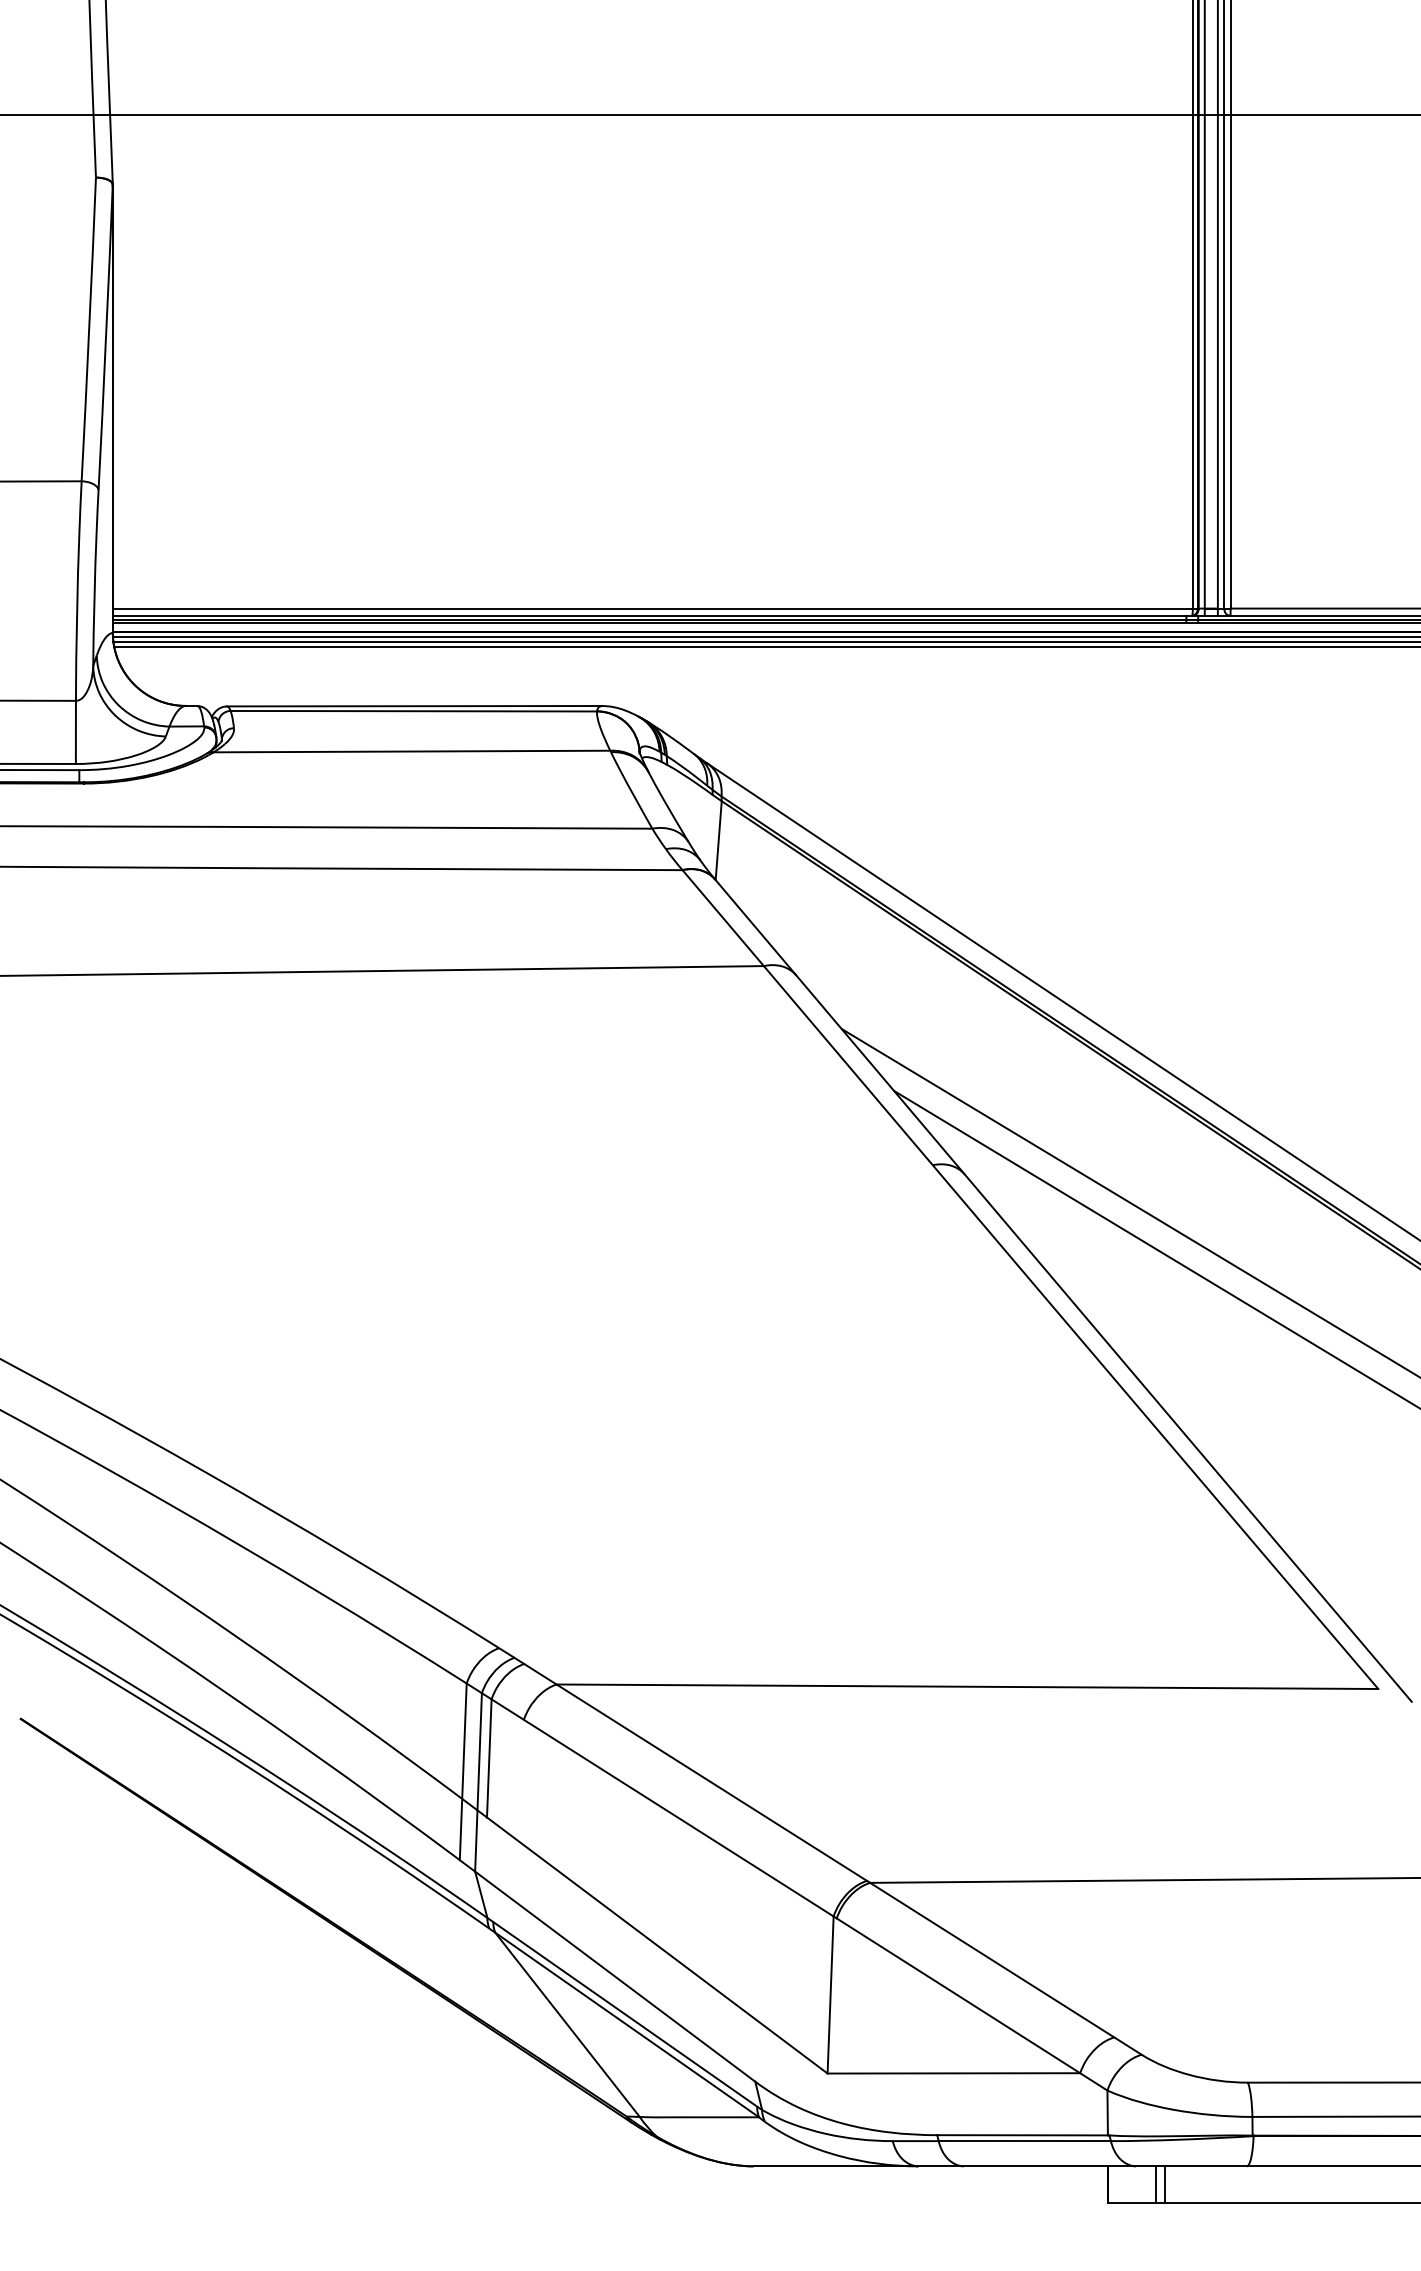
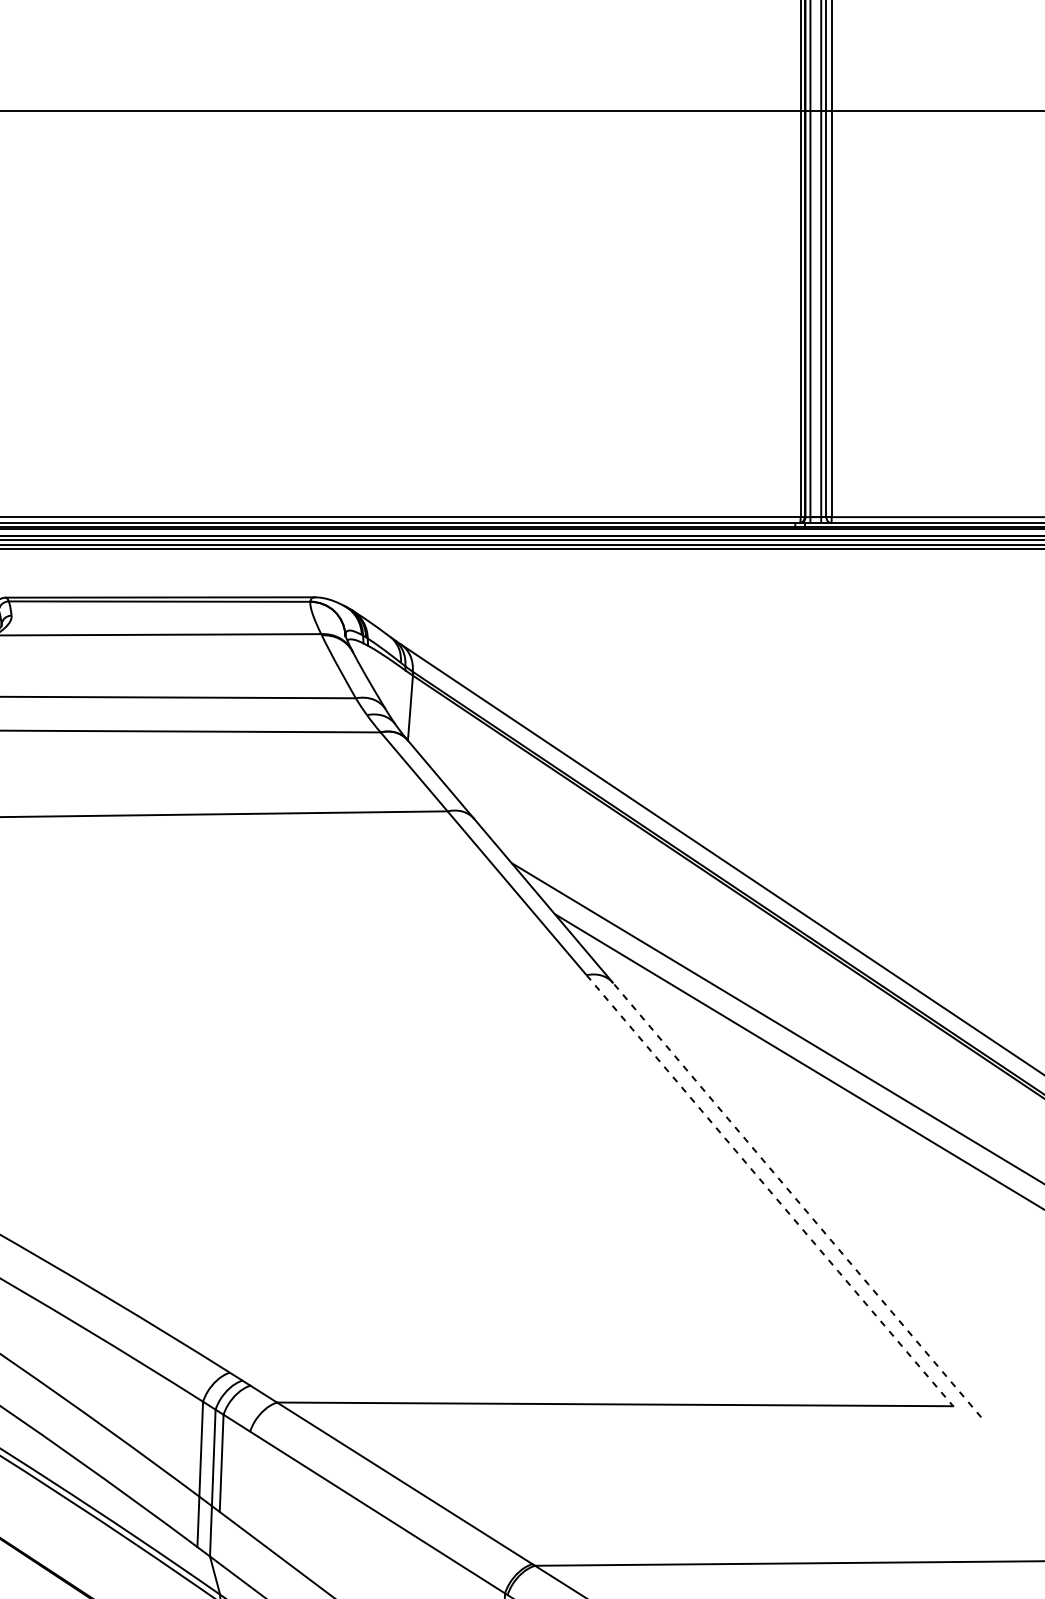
arc: (1155, 1427) -> (769, 1191), solid -> dashed
line: (1188, 1438) -> (797, 1200), solid -> dashed

